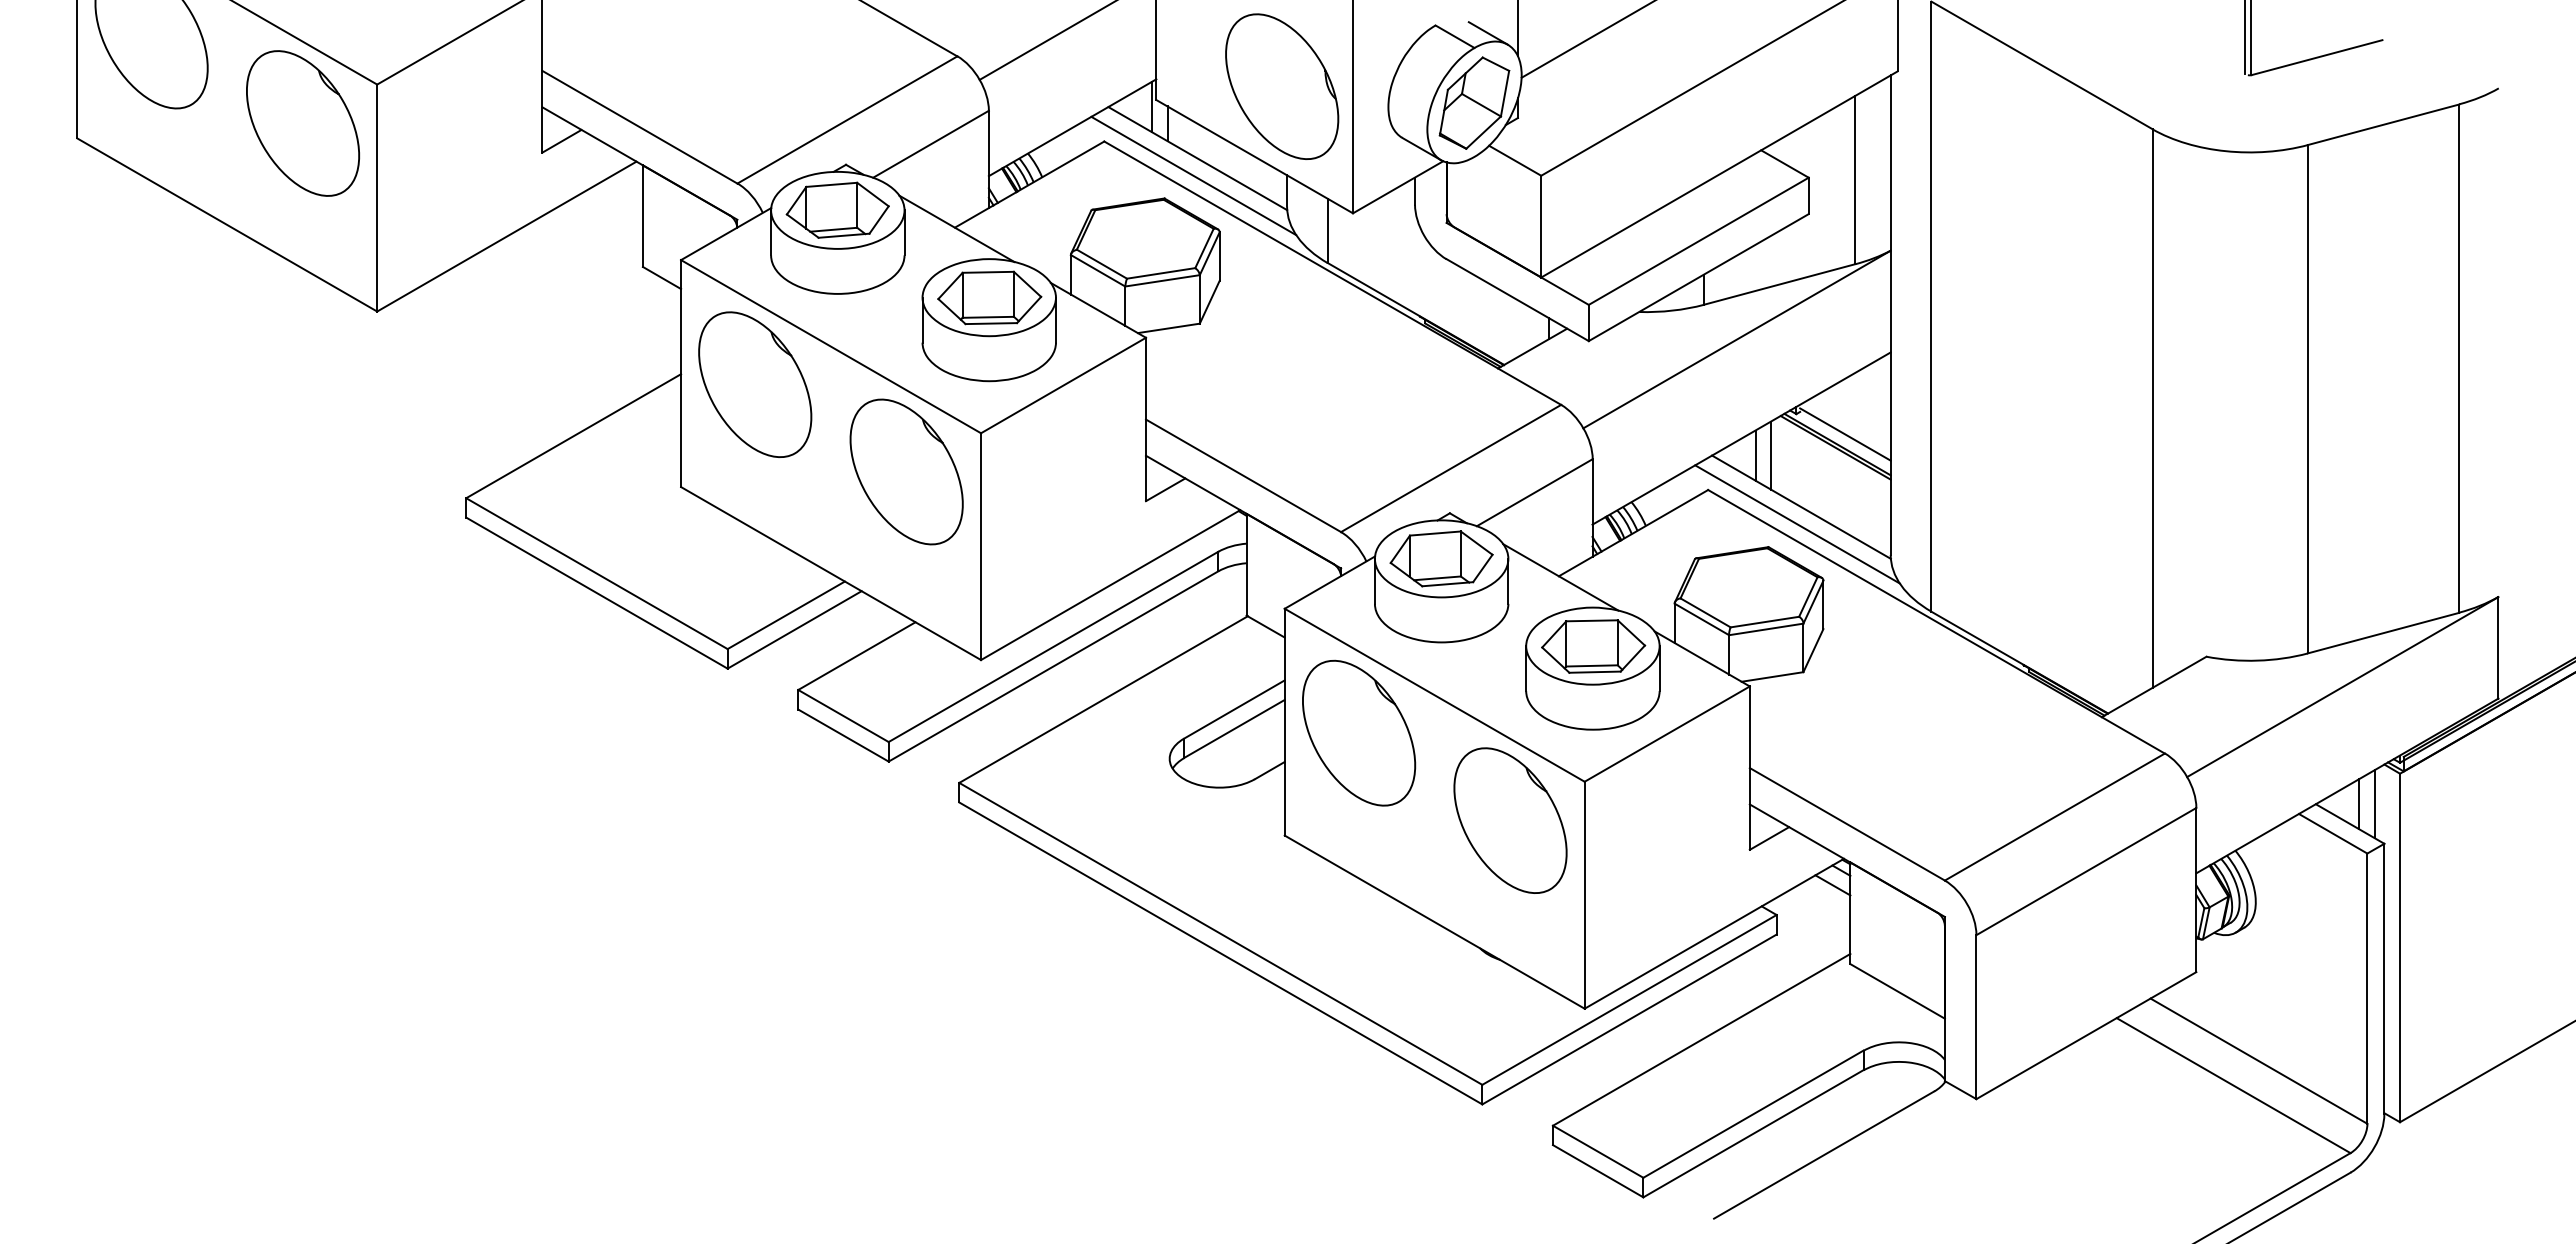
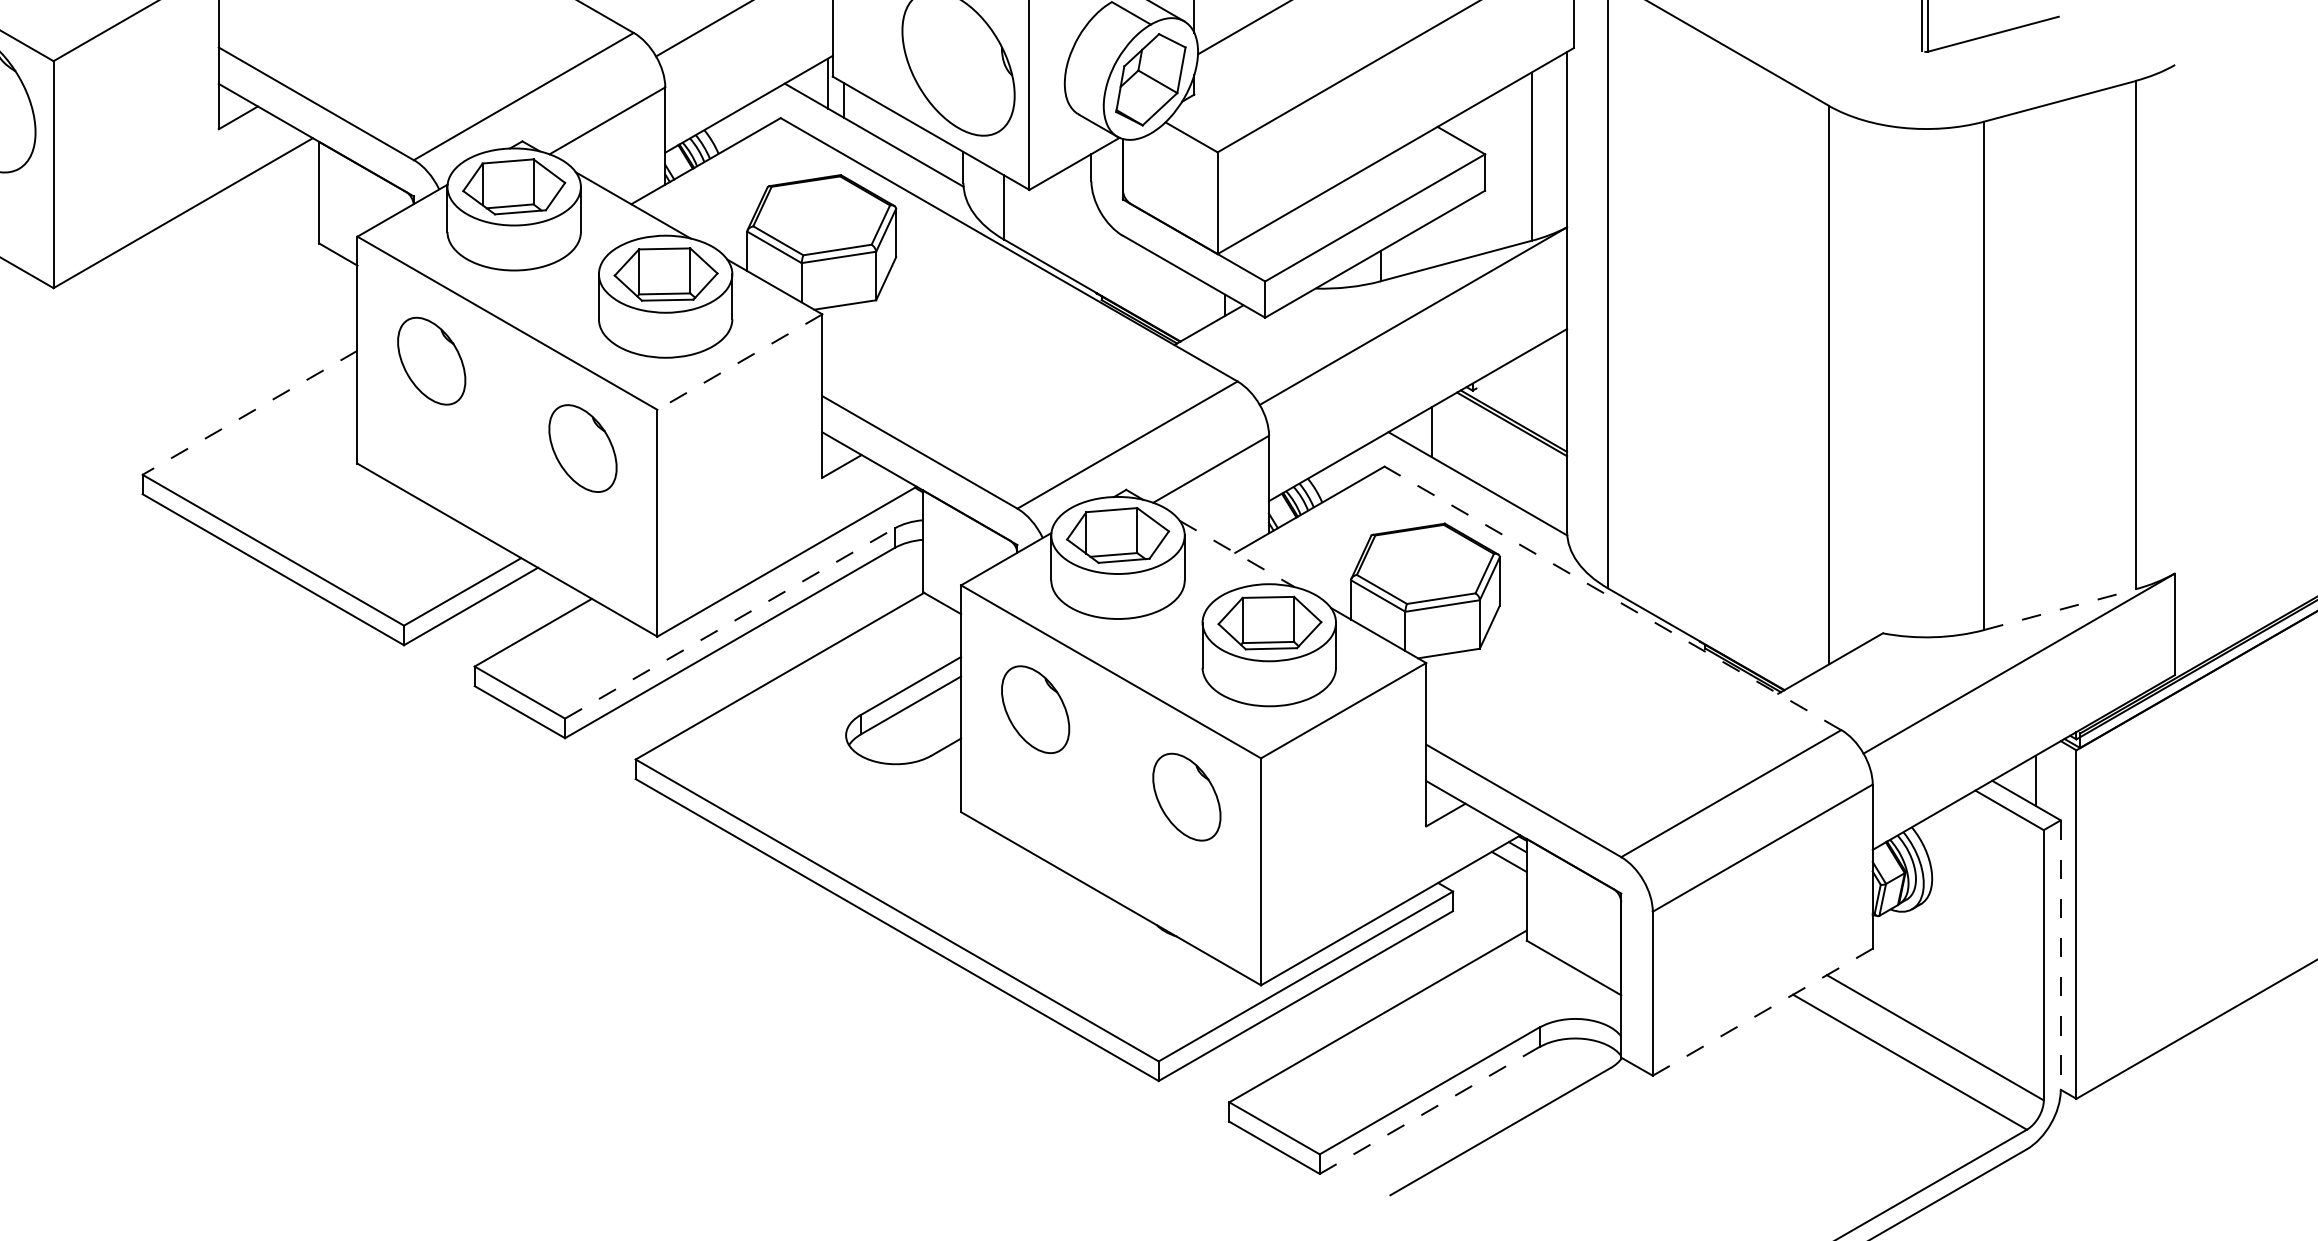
line: (1193, 175) -> (869, 152), removed
part: (755, 384) -> (431, 361), size x0.6
line: (1063, 385) -> (739, 362), solid -> dashed
line: (1845, 434) -> (1521, 411), removed
line: (573, 436) -> (249, 413), solid -> dashed
line: (1771, 455) -> (1447, 432), removed
part: (906, 471) -> (582, 448), size x0.6
line: (1797, 524) -> (1473, 501), removed
line: (1561, 577) -> (1237, 554), solid -> dashed
line: (1936, 621) -> (1612, 598), solid -> dashed
line: (2383, 633) -> (2059, 610), solid -> dashed
line: (1053, 646) -> (729, 623), solid -> dashed
part: (1359, 732) -> (1035, 709), size x0.6
line: (2375, 804) -> (2051, 781), removed
part: (1510, 820) -> (1186, 797), size x0.6
line: (2384, 979) -> (2060, 956), solid -> dashed
line: (2086, 1035) -> (1762, 1012), solid -> dashed
line: (1753, 1134) -> (1429, 1111), solid -> dashed

